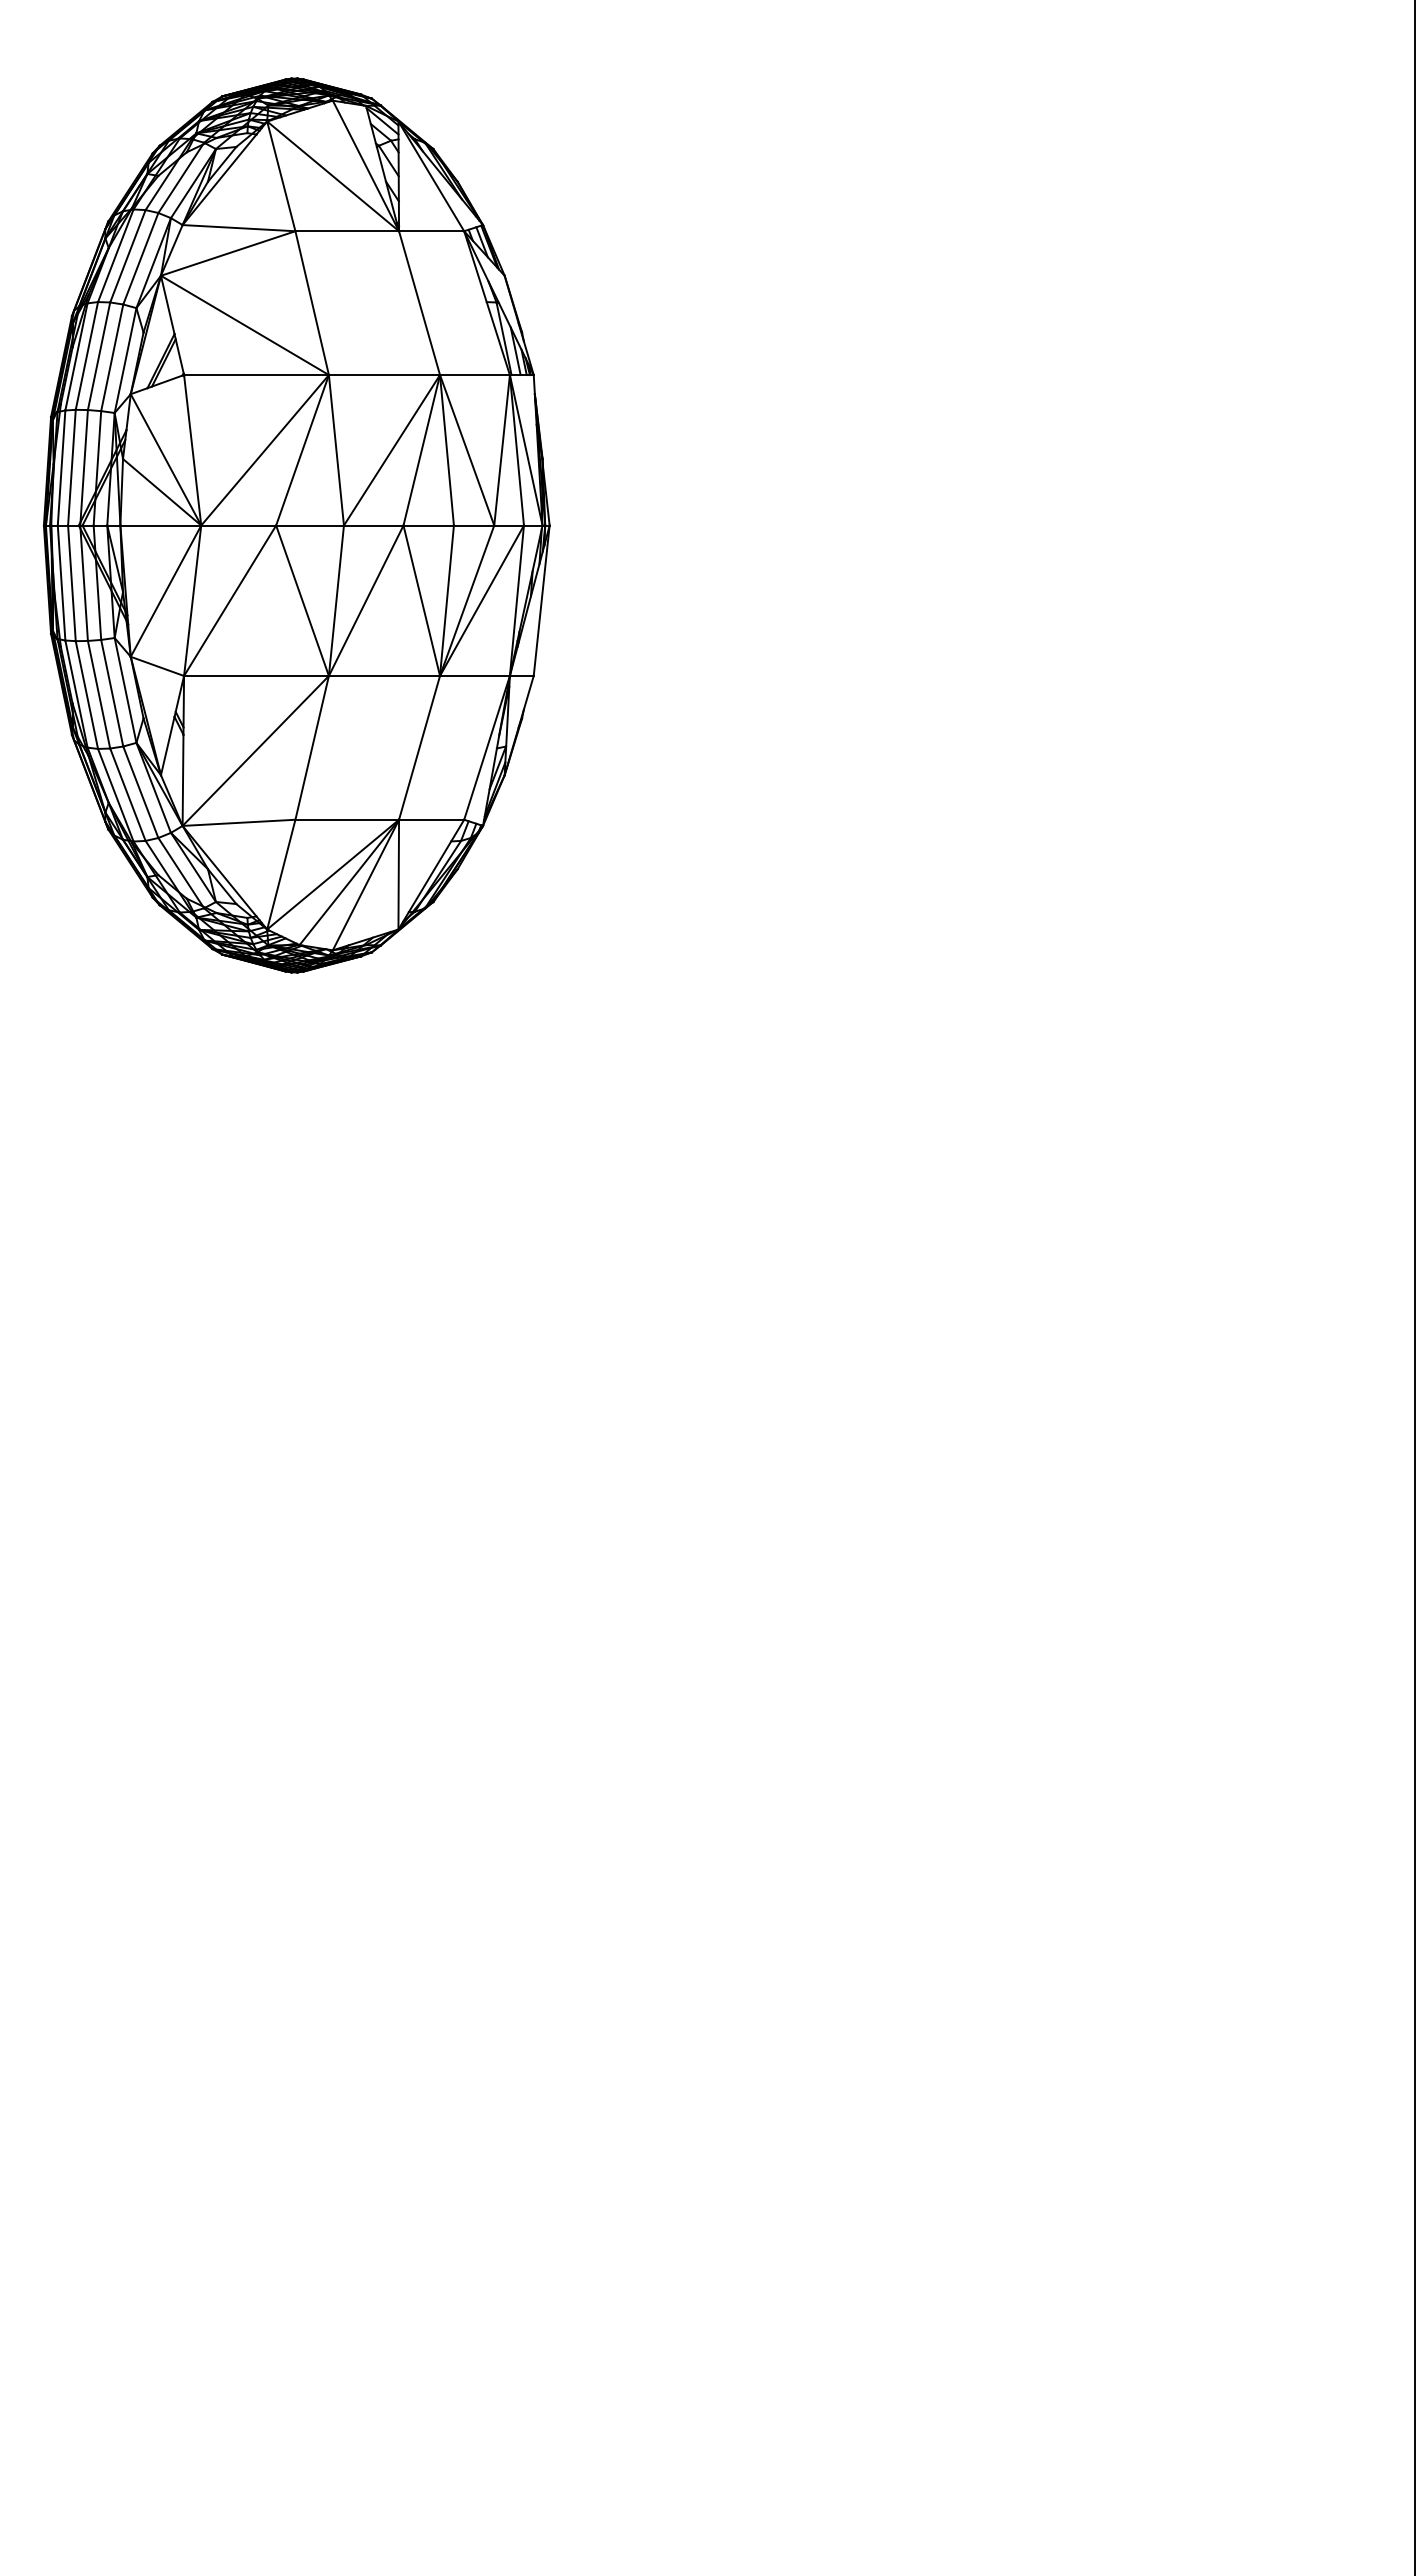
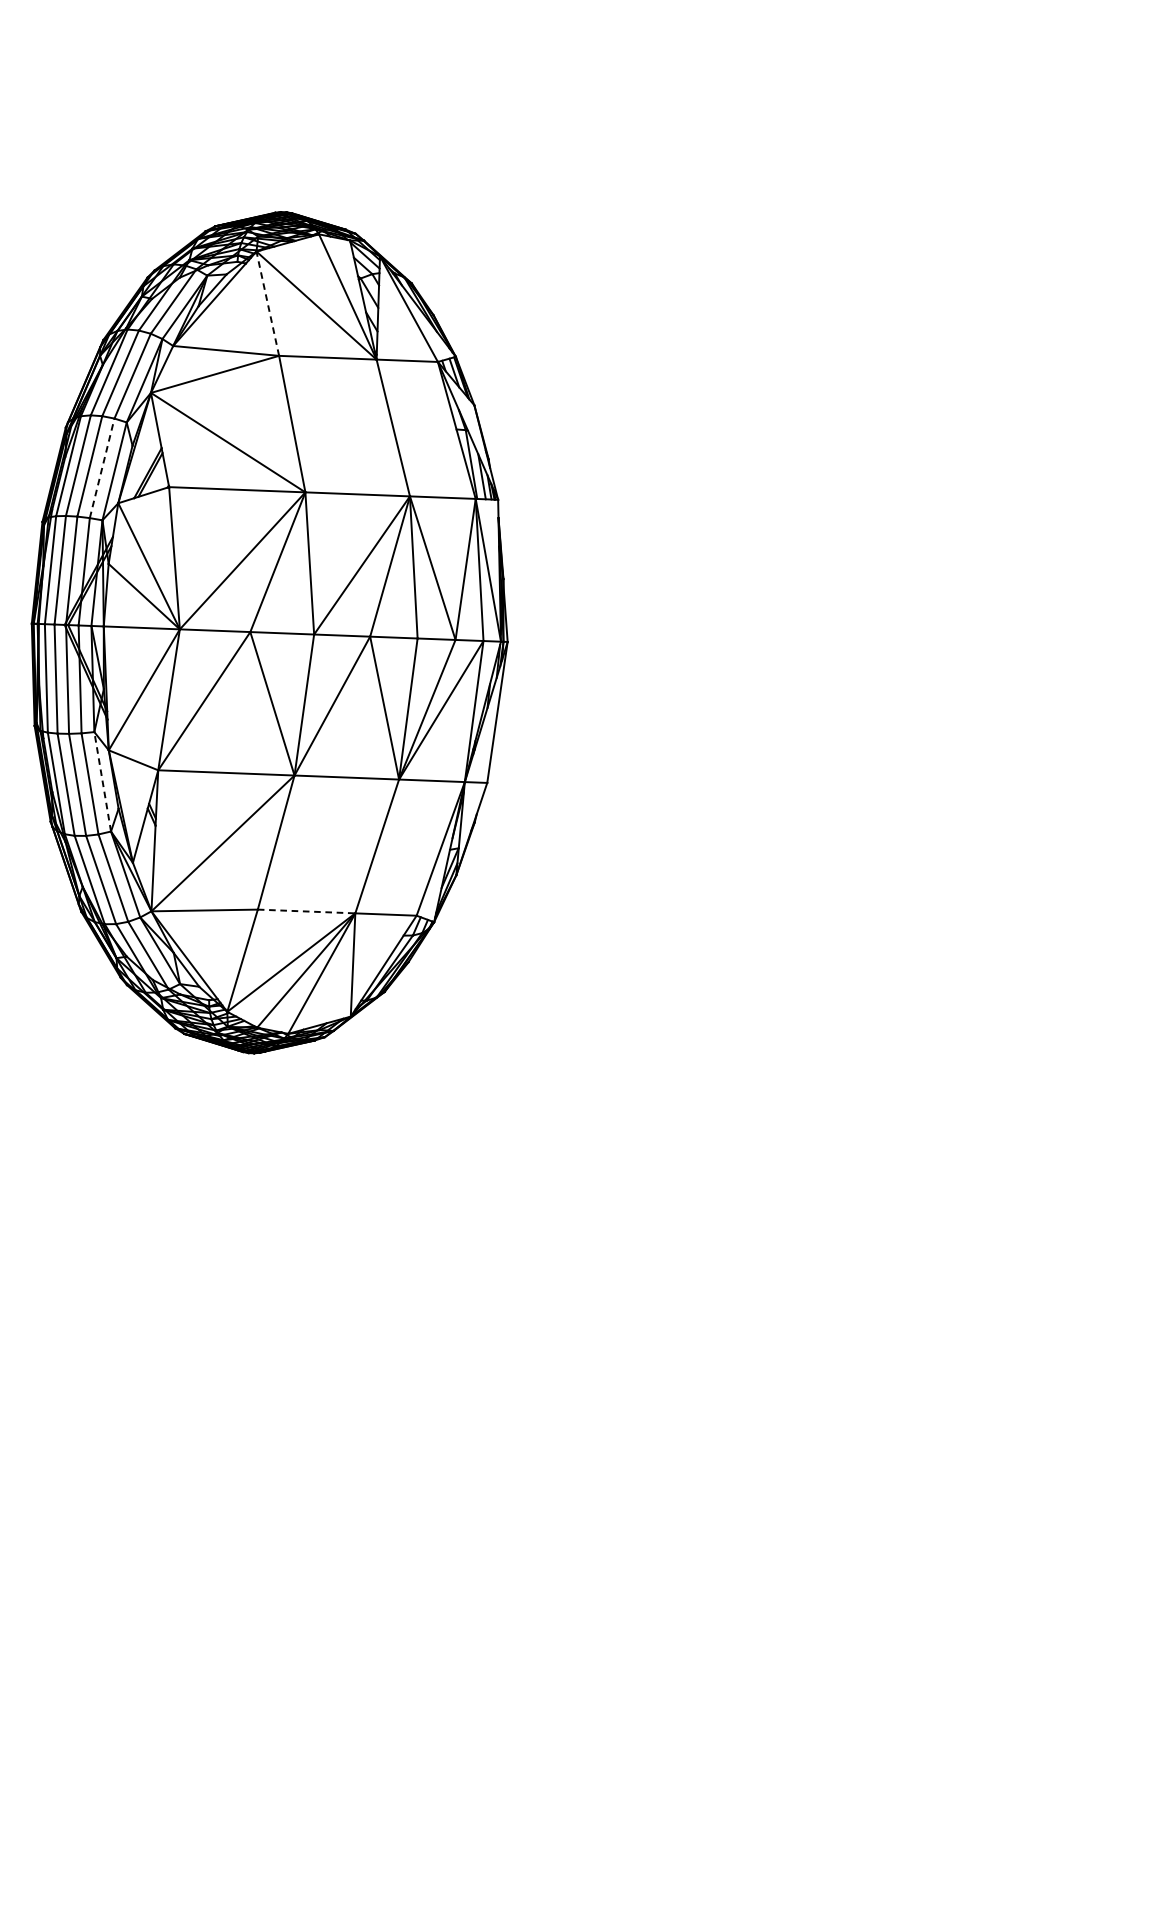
line: (281, 176) -> (267, 303), solid -> dashed
line: (112, 357) -> (102, 468), solid -> dashed
line: (125, 690) -> (102, 781), solid -> dashed
line: (347, 819) -> (306, 911), solid -> dashed

